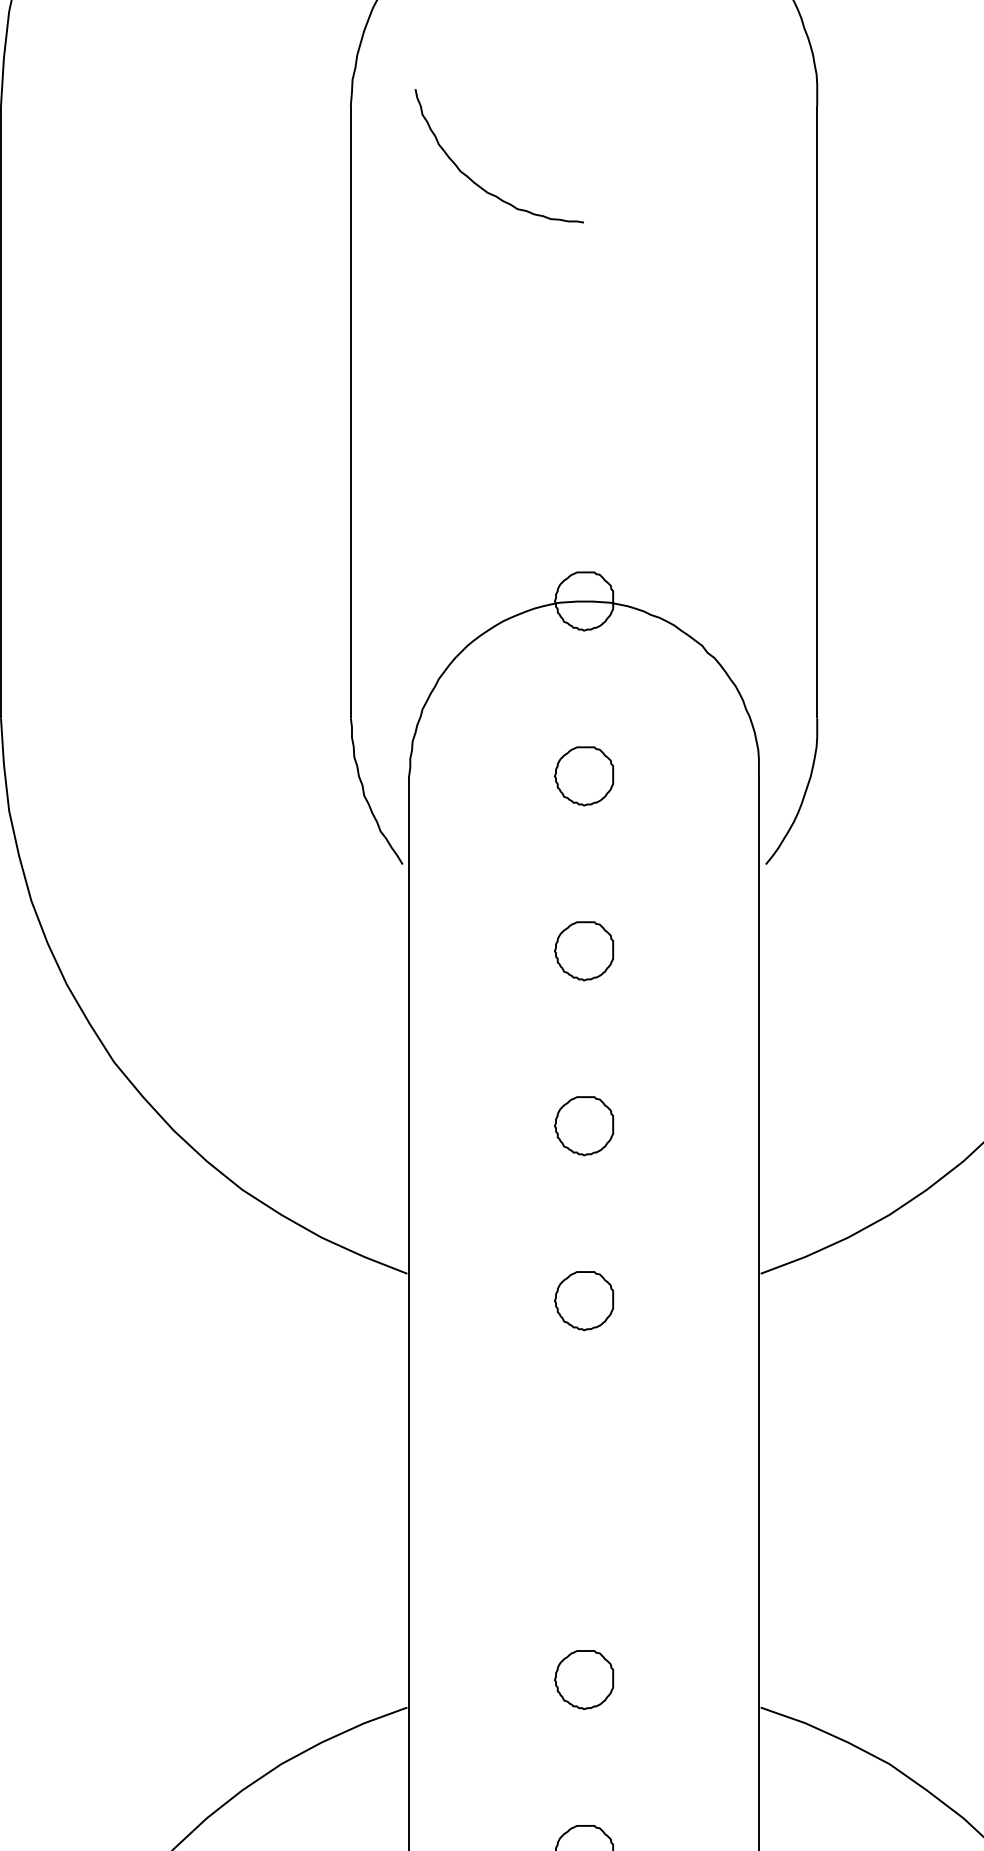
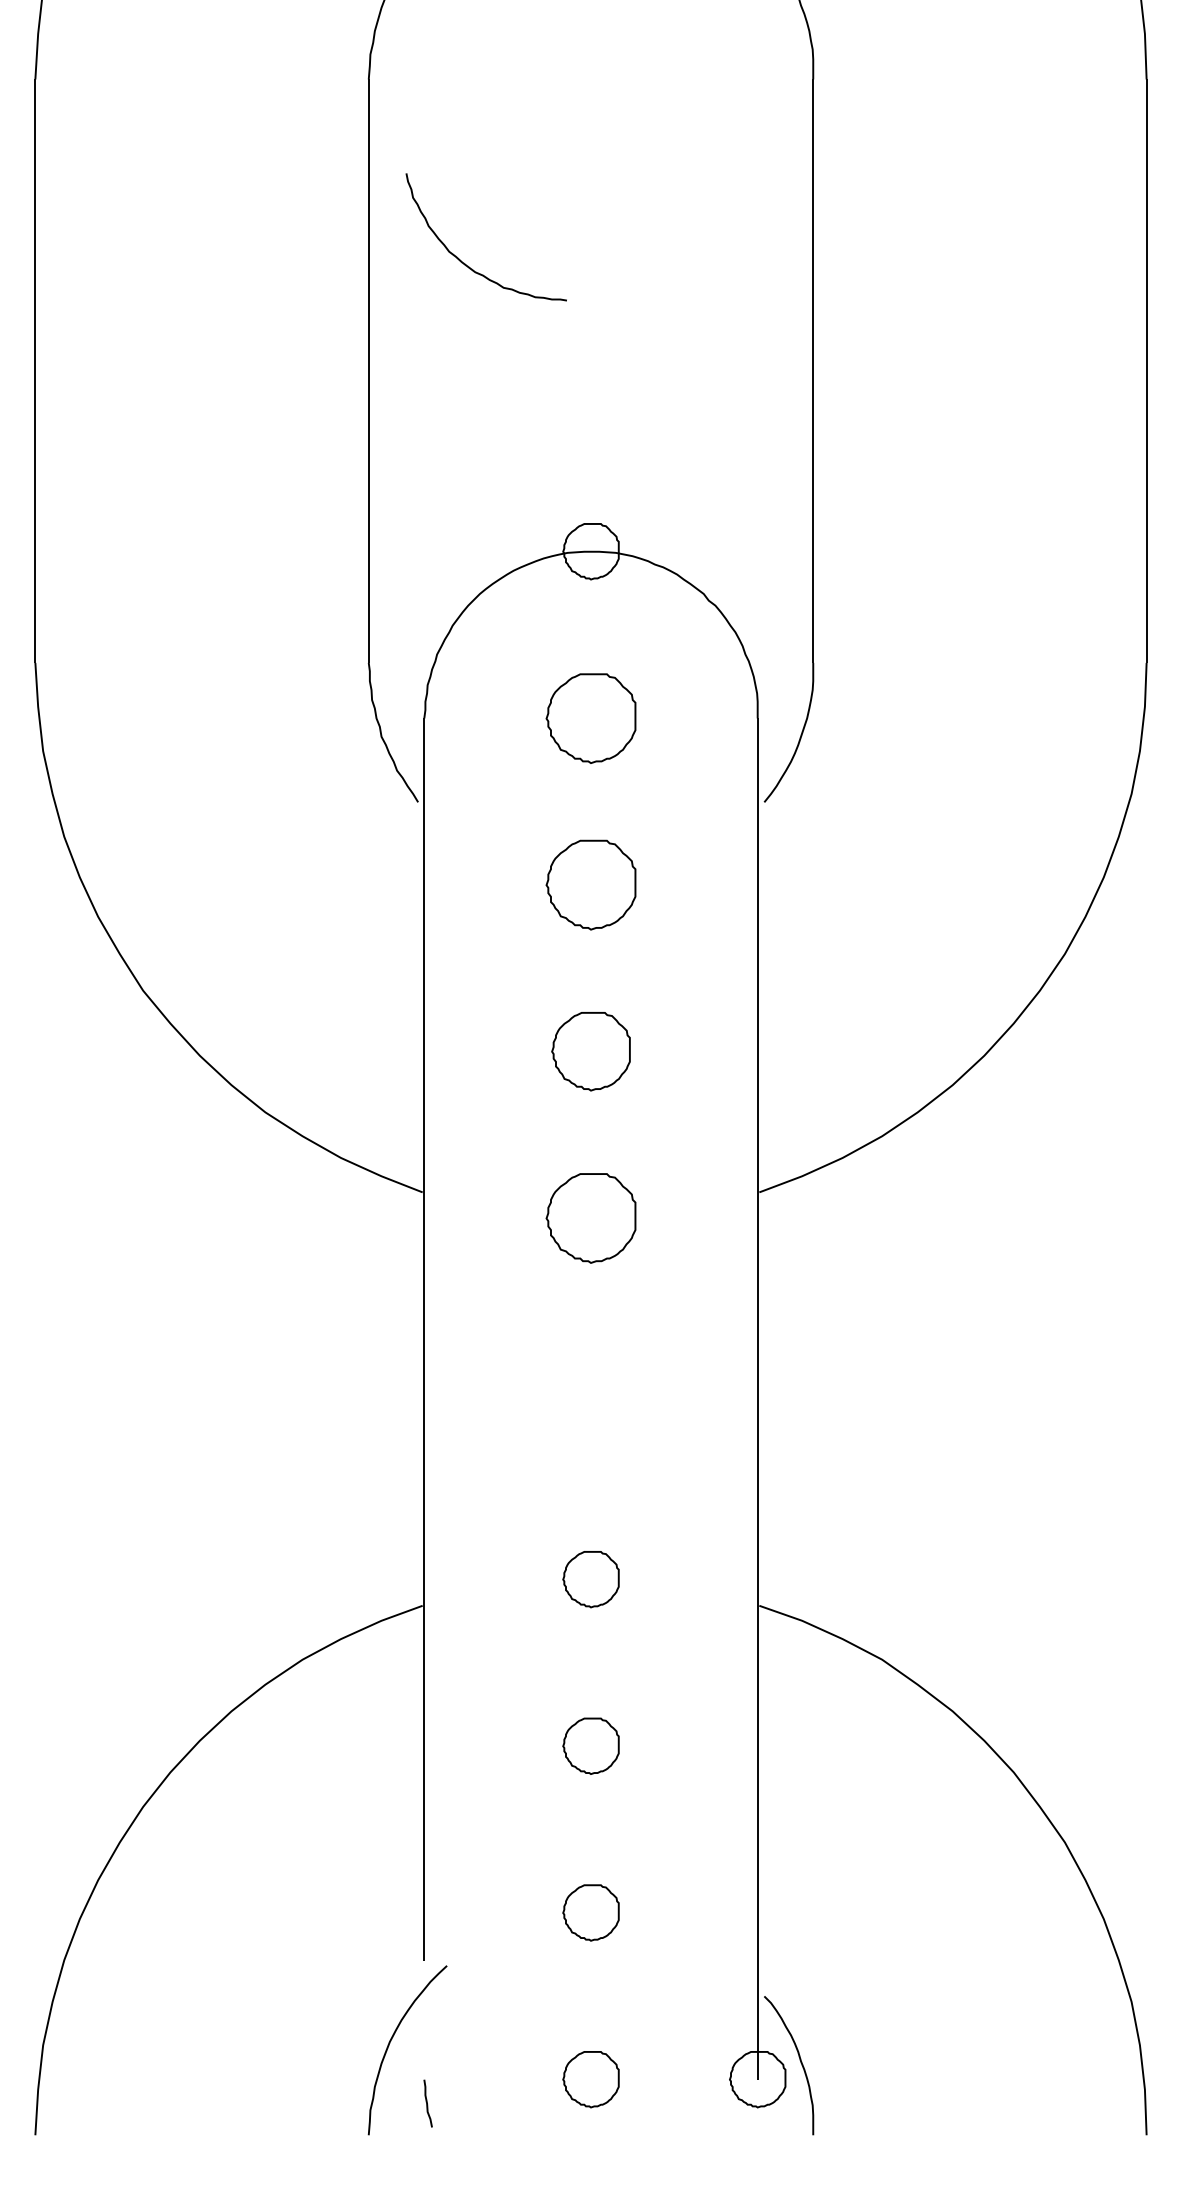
curve: (477, 183) -> (465, 263), moved
part: (583, 775) -> (590, 717), size x1.6
part: (583, 950) -> (590, 884), size x1.6
part: (583, 1125) -> (590, 1051), size x1.4
part: (583, 1301) -> (590, 1218), size x1.6

